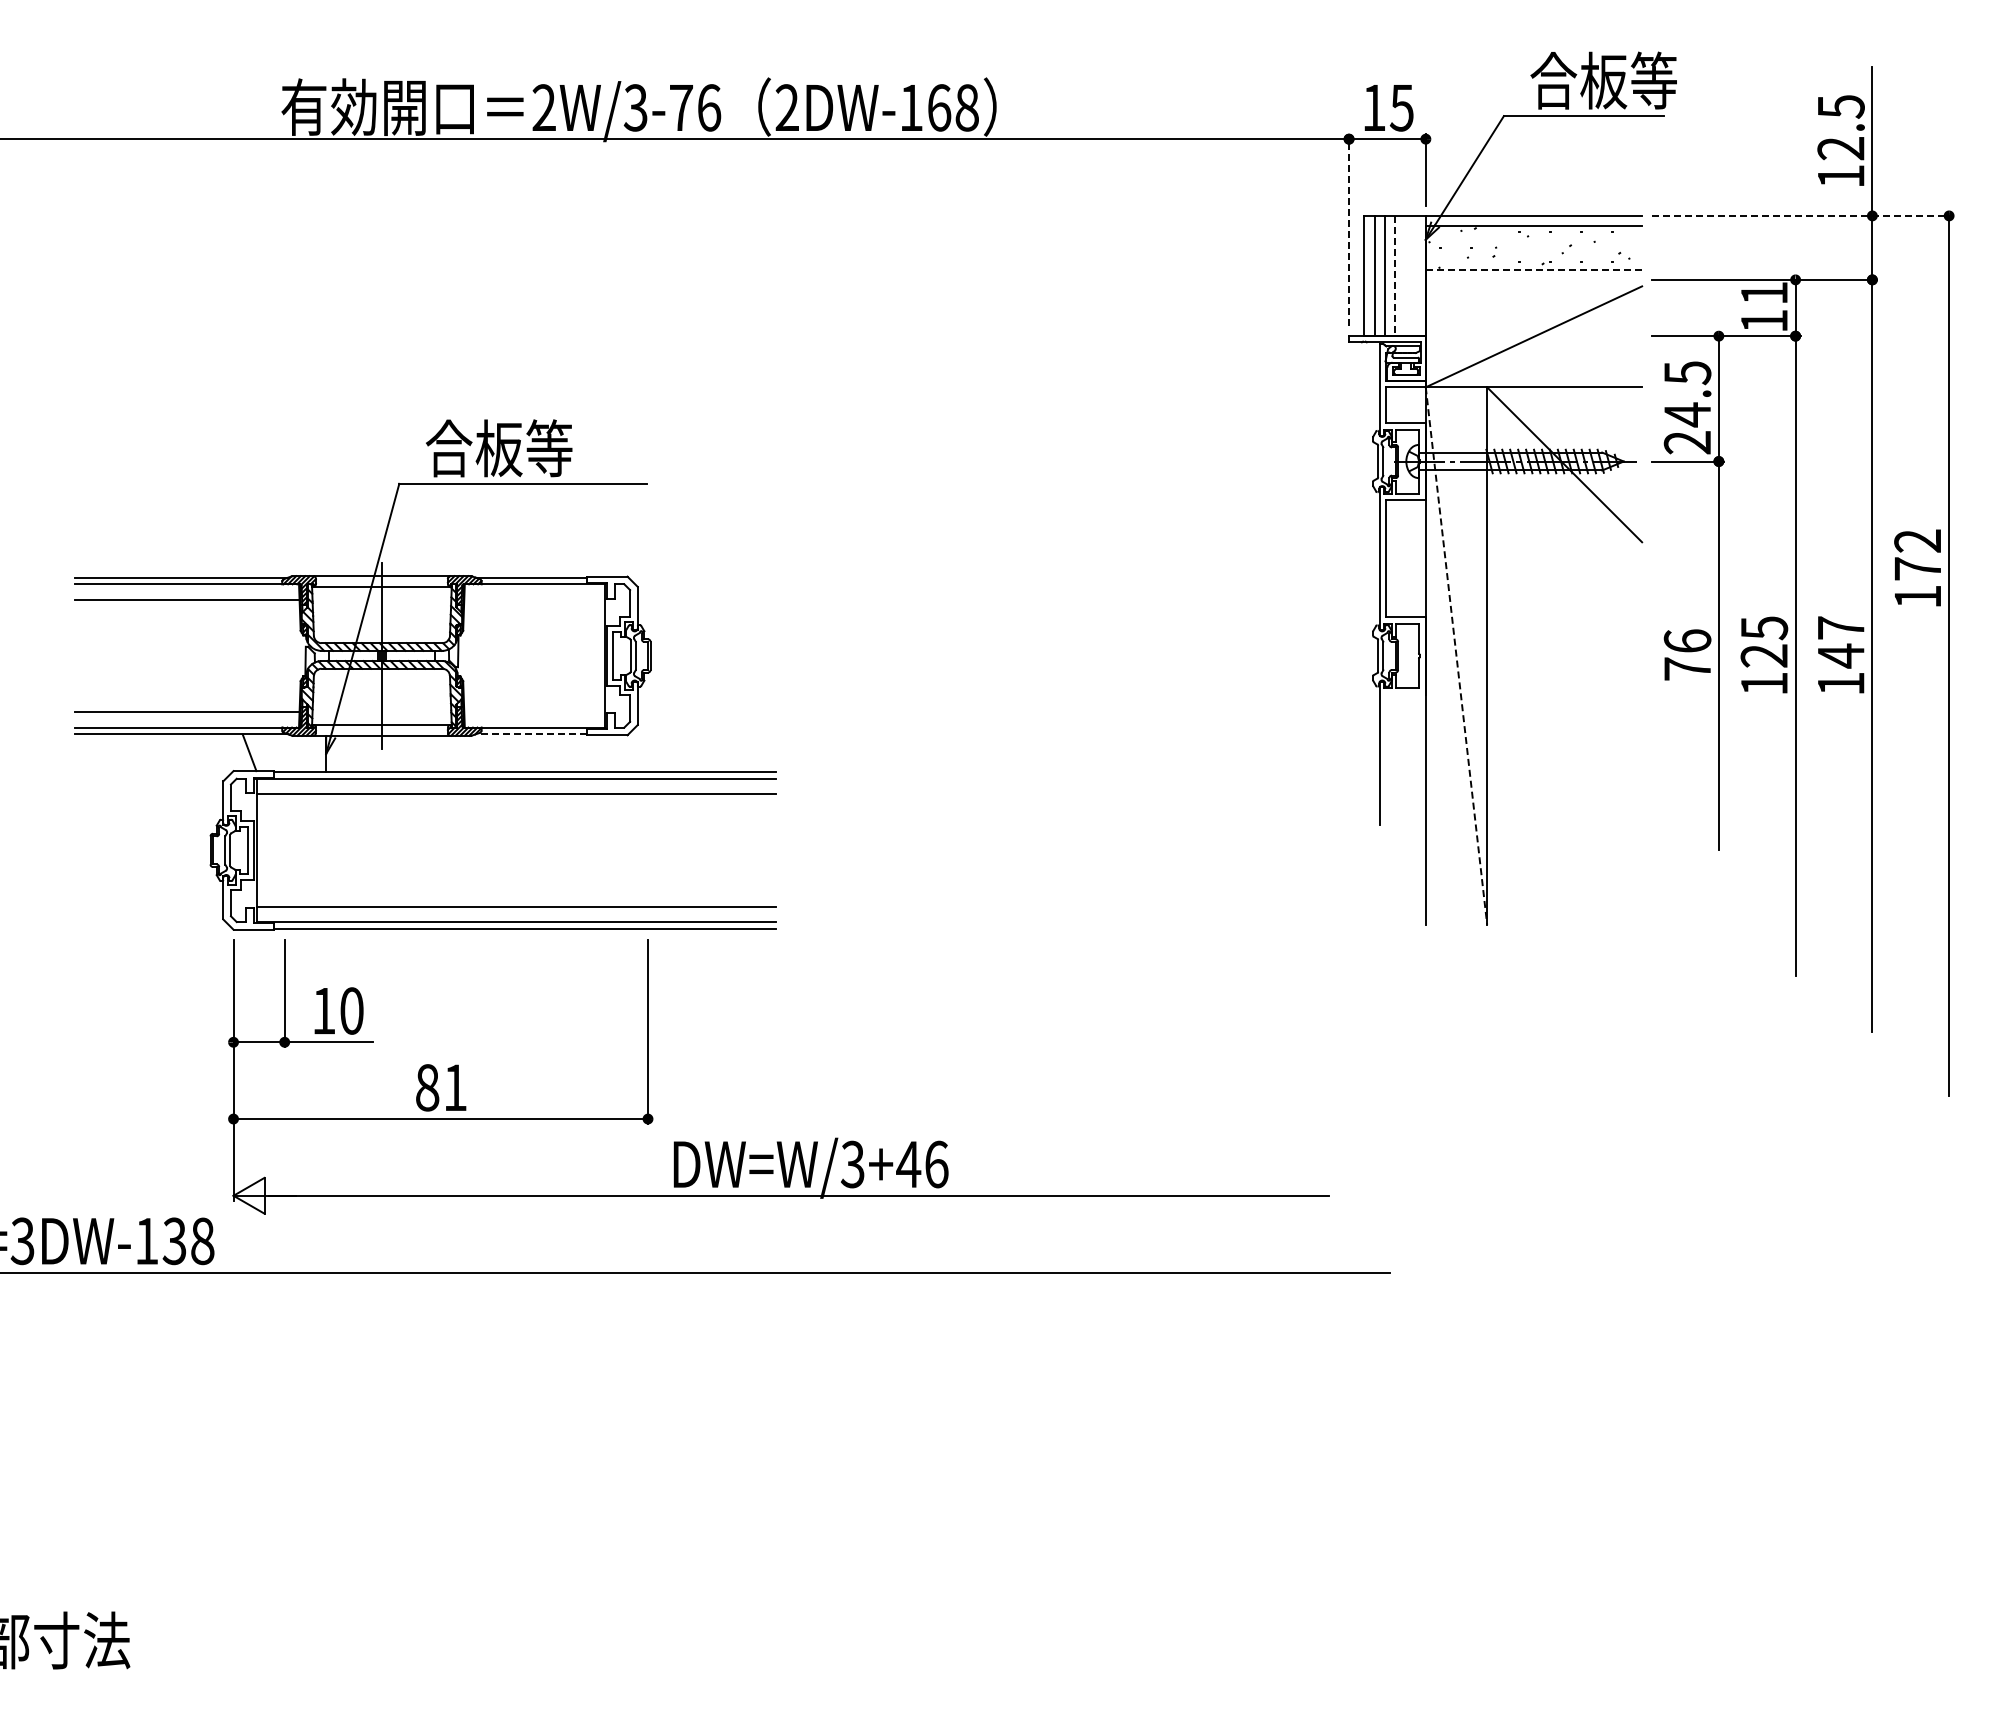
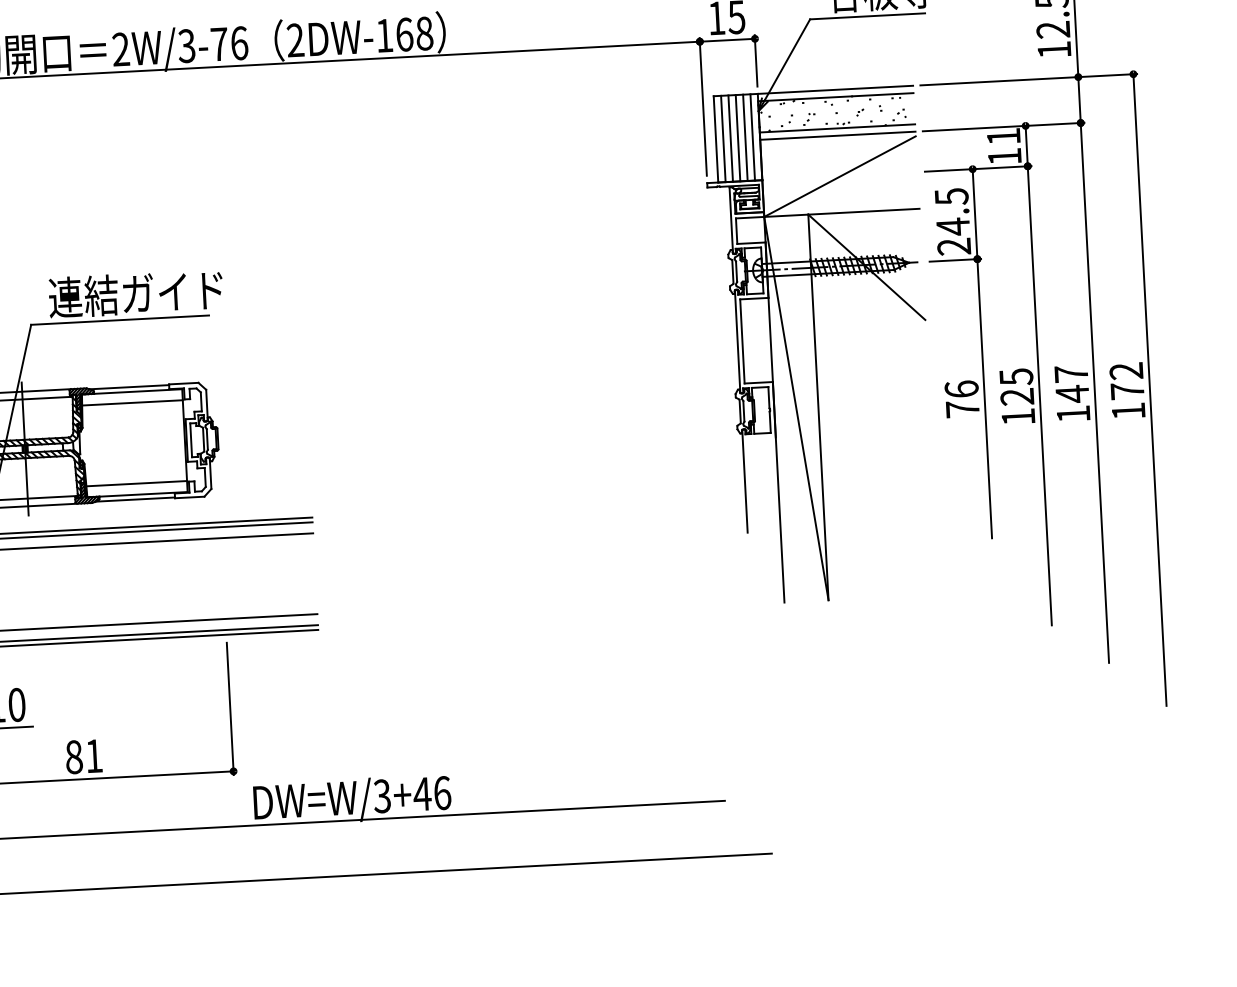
line: (1803, 215) -> (1028, 79), dashed -> solid
line: (1349, 229) -> (703, 106), dashed -> solid
line: (1533, 269) -> (837, 128), dashed -> solid
line: (1405, 275) -> (745, 137), added
line: (1415, 275) -> (752, 137), added
line: (1395, 276) -> (738, 138), dashed -> solid
line: (1533, 279) -> (837, 135), added
text: (546, 448) -> (135, 293), 合板等 -> 連結ガイド
text: (1917, 567) -> (1127, 390), moved
line: (534, 599) -> (132, 402), added
line: (1456, 656) -> (796, 408), dashed -> solid
line: (534, 712) -> (136, 483), added
line: (530, 734) -> (134, 499), dashed -> solid

